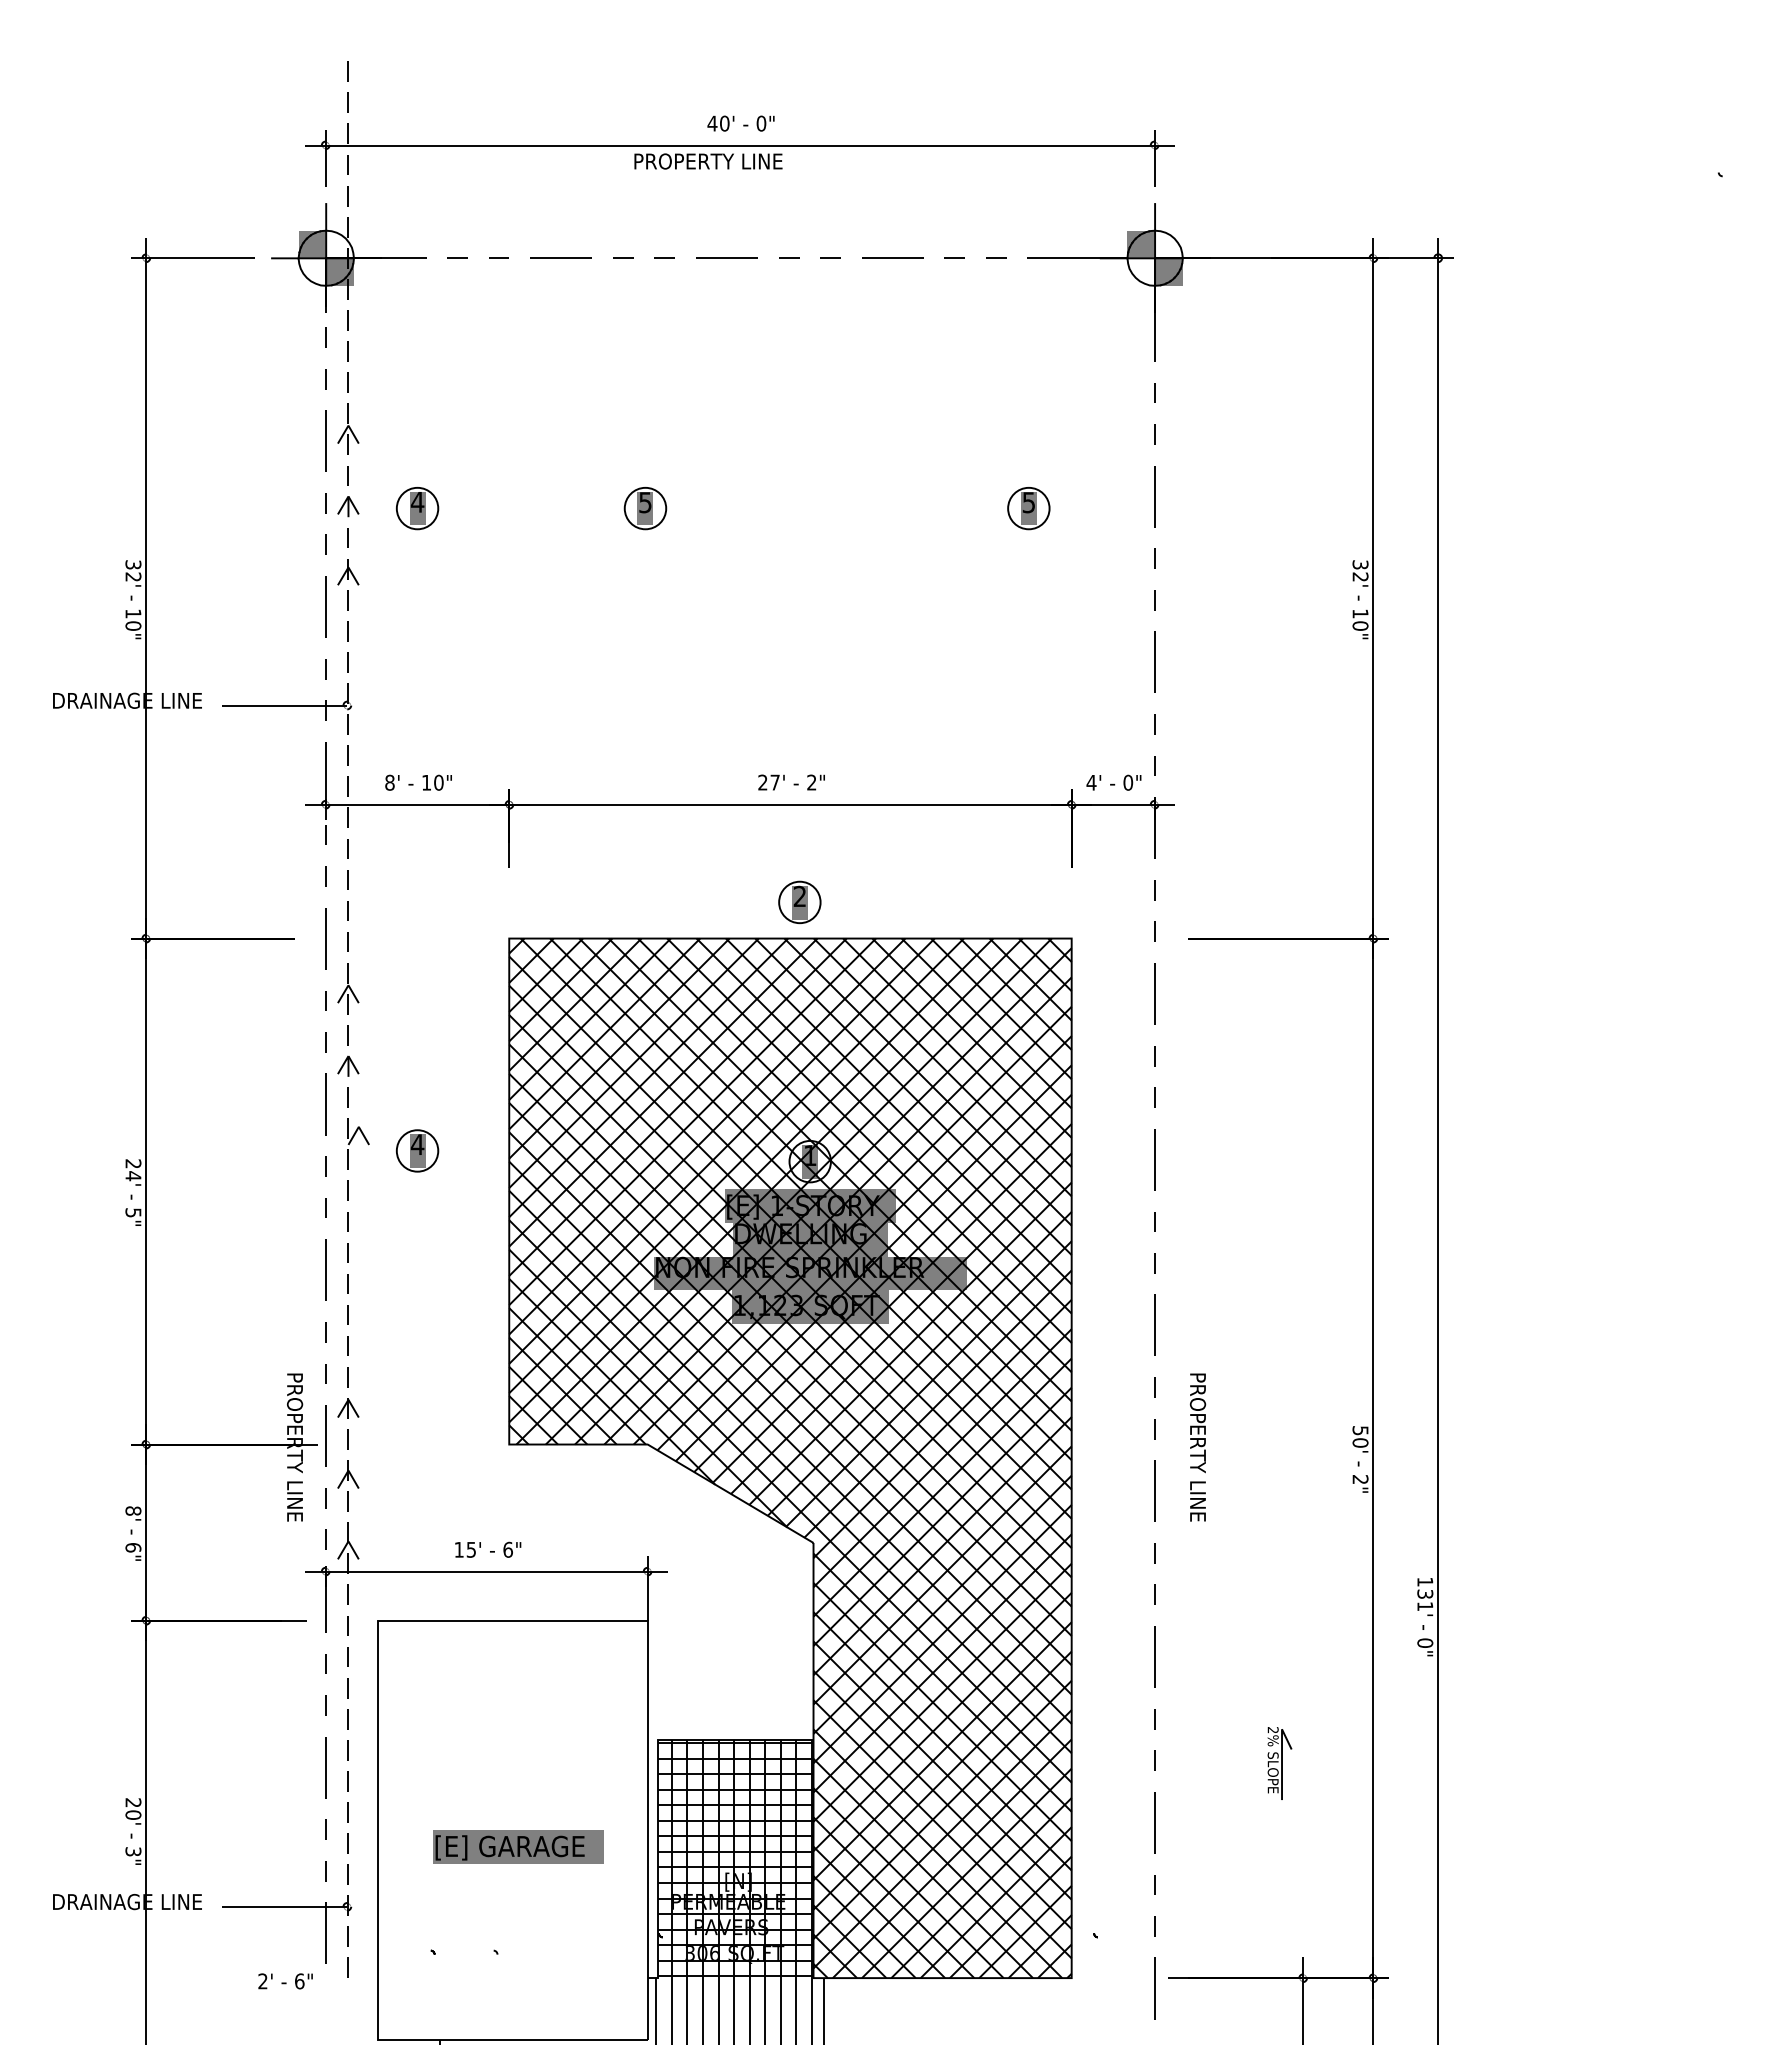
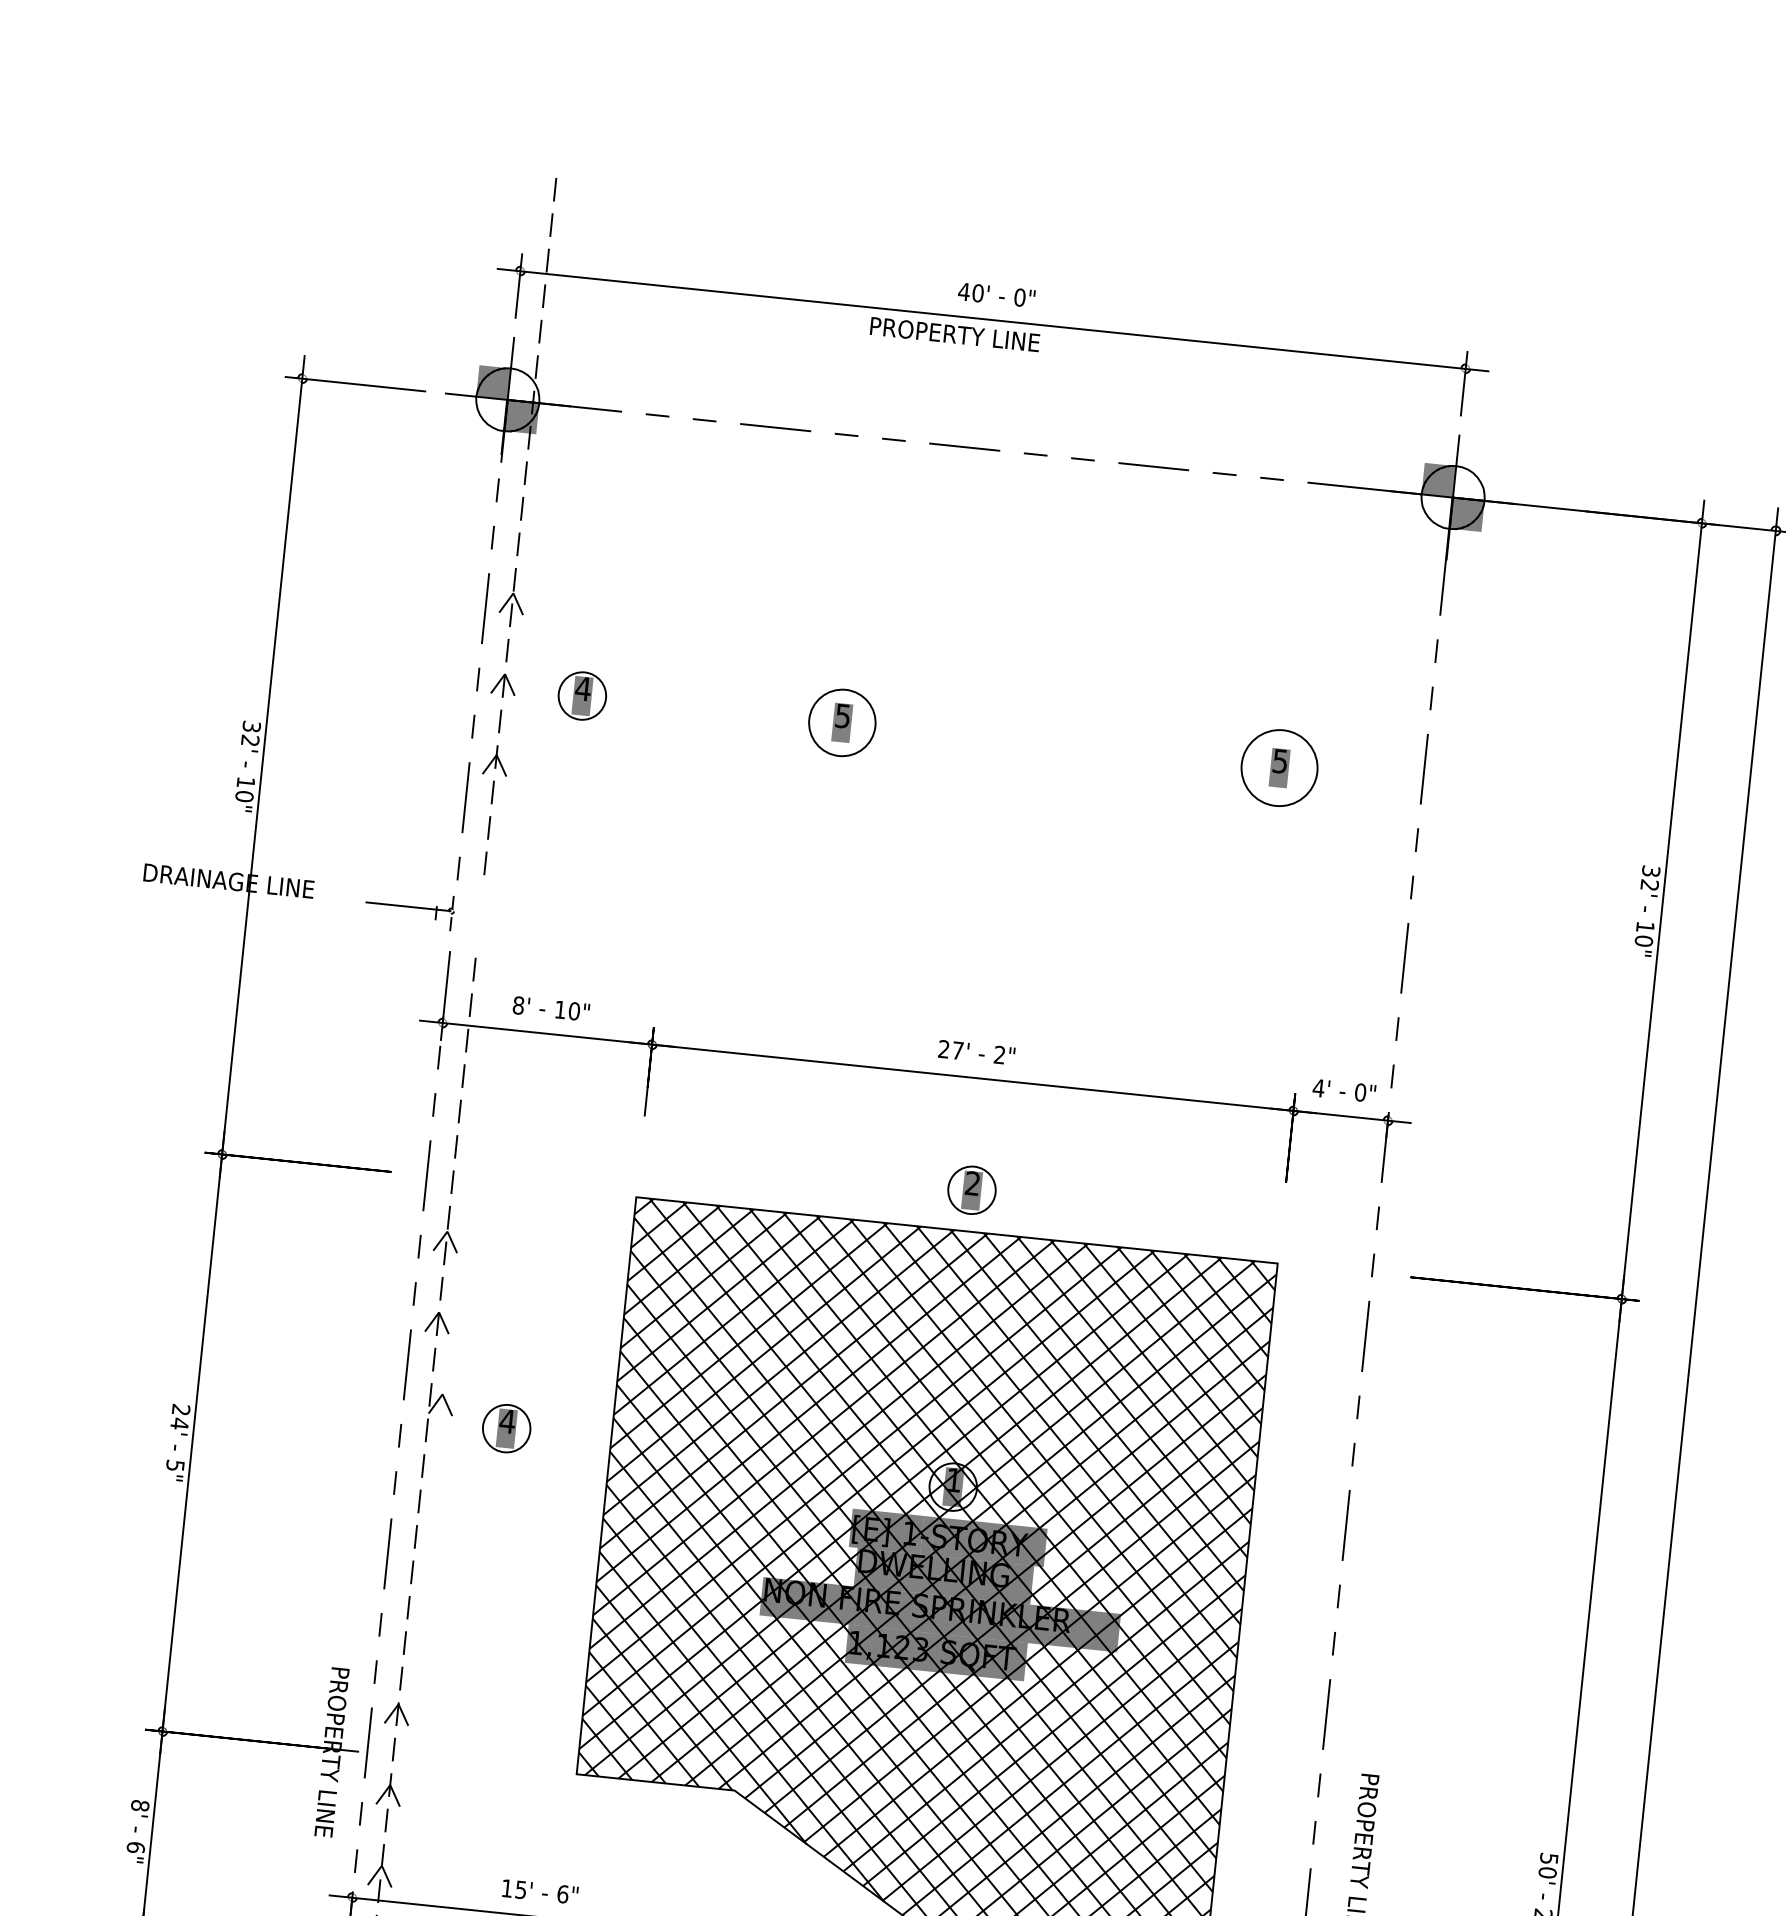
circle: (645, 508) -> (842, 722), size x1.4
circle: (1028, 508) -> (1279, 767), size x1.6
part: (286, 708) -> (409, 908), size x0.6

